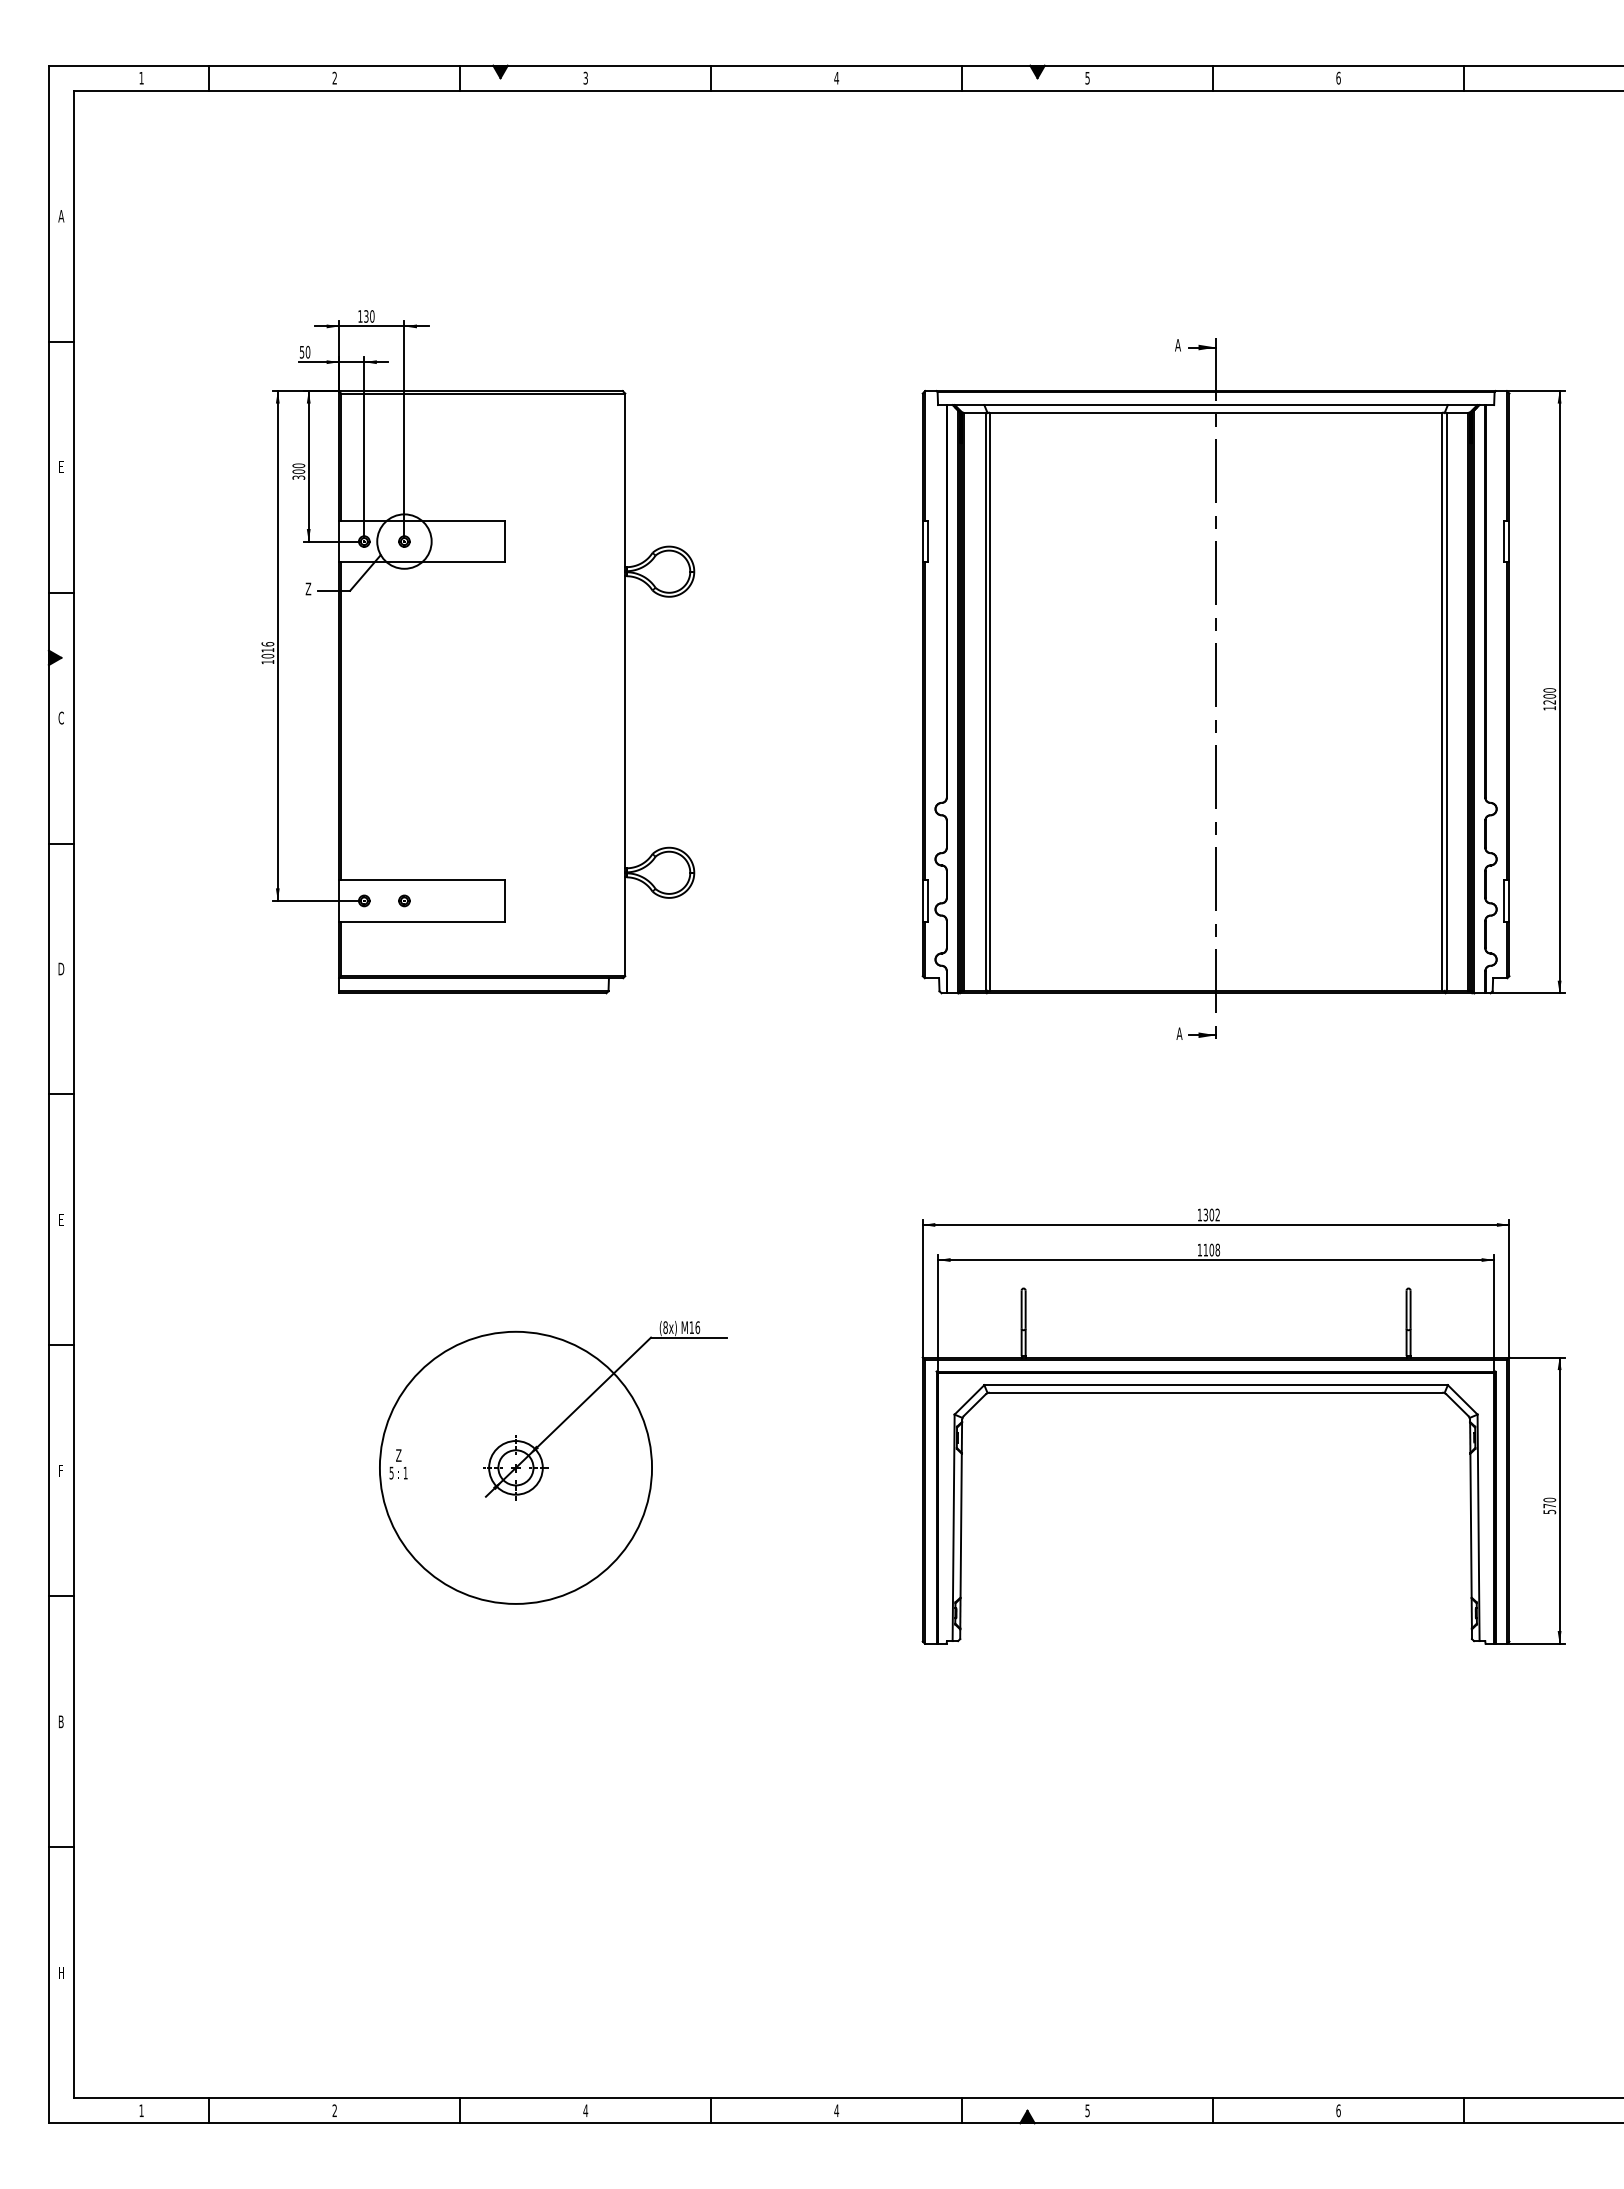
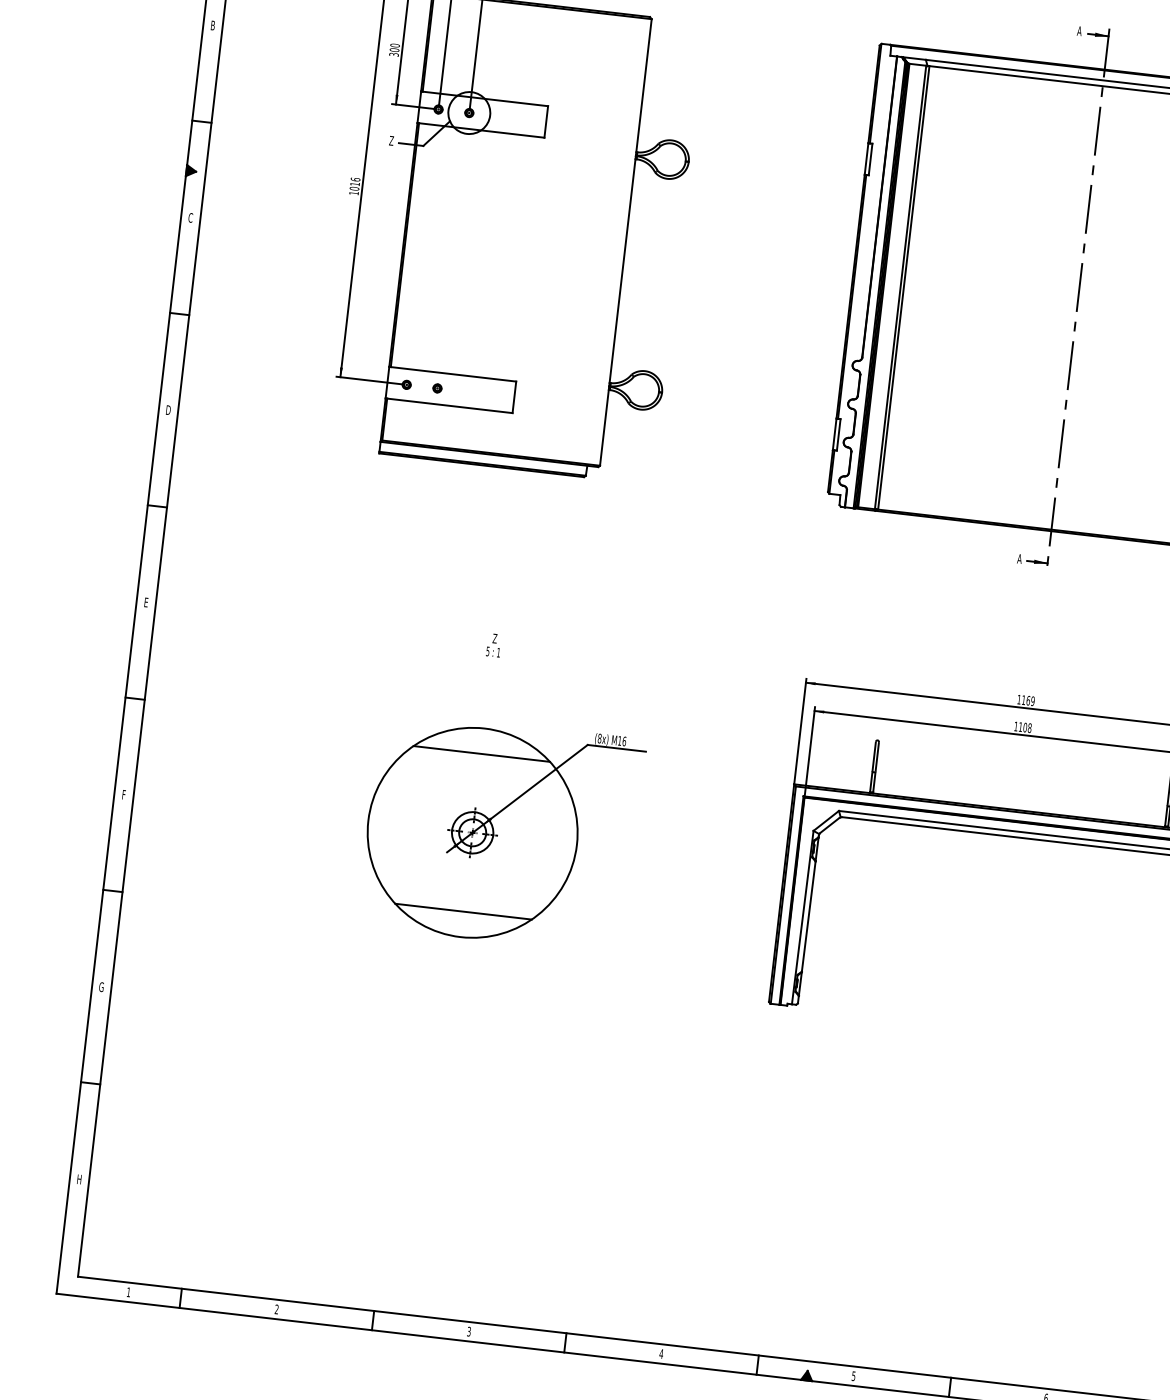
text: (61, 467) -> (213, 25), E -> B
text: (1211, 1214) -> (1028, 700), 1302 -> 1169
line: (515, 1364) -> (481, 753), added
text: (398, 1464) -> (493, 645), moved
line: (515, 1570) -> (463, 911), added
text: (60, 1721) -> (101, 986), B -> G
text: (585, 2110) -> (468, 1331), 4 -> 3

